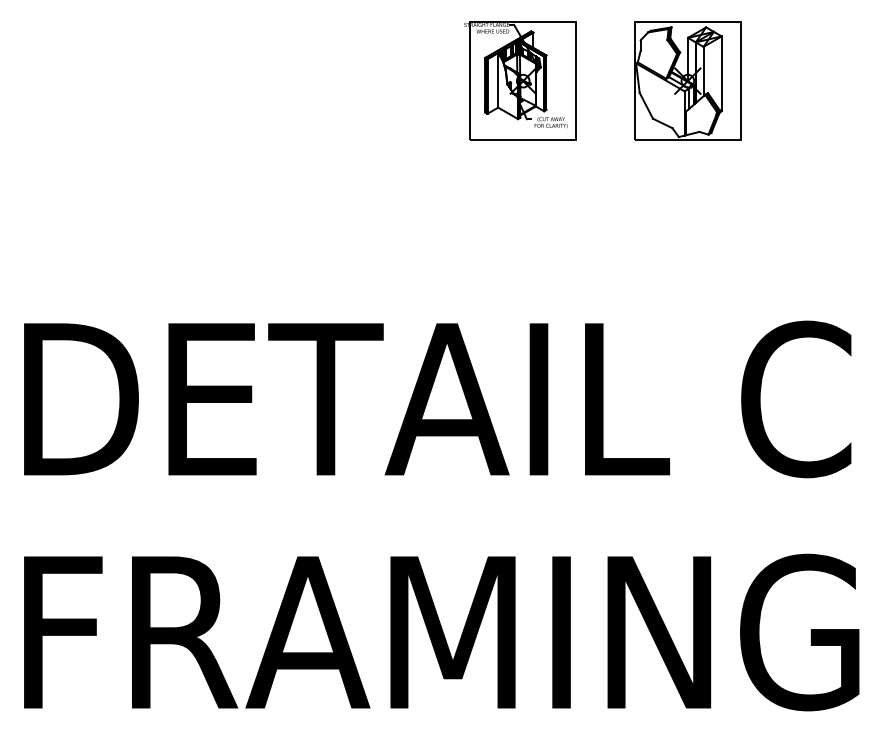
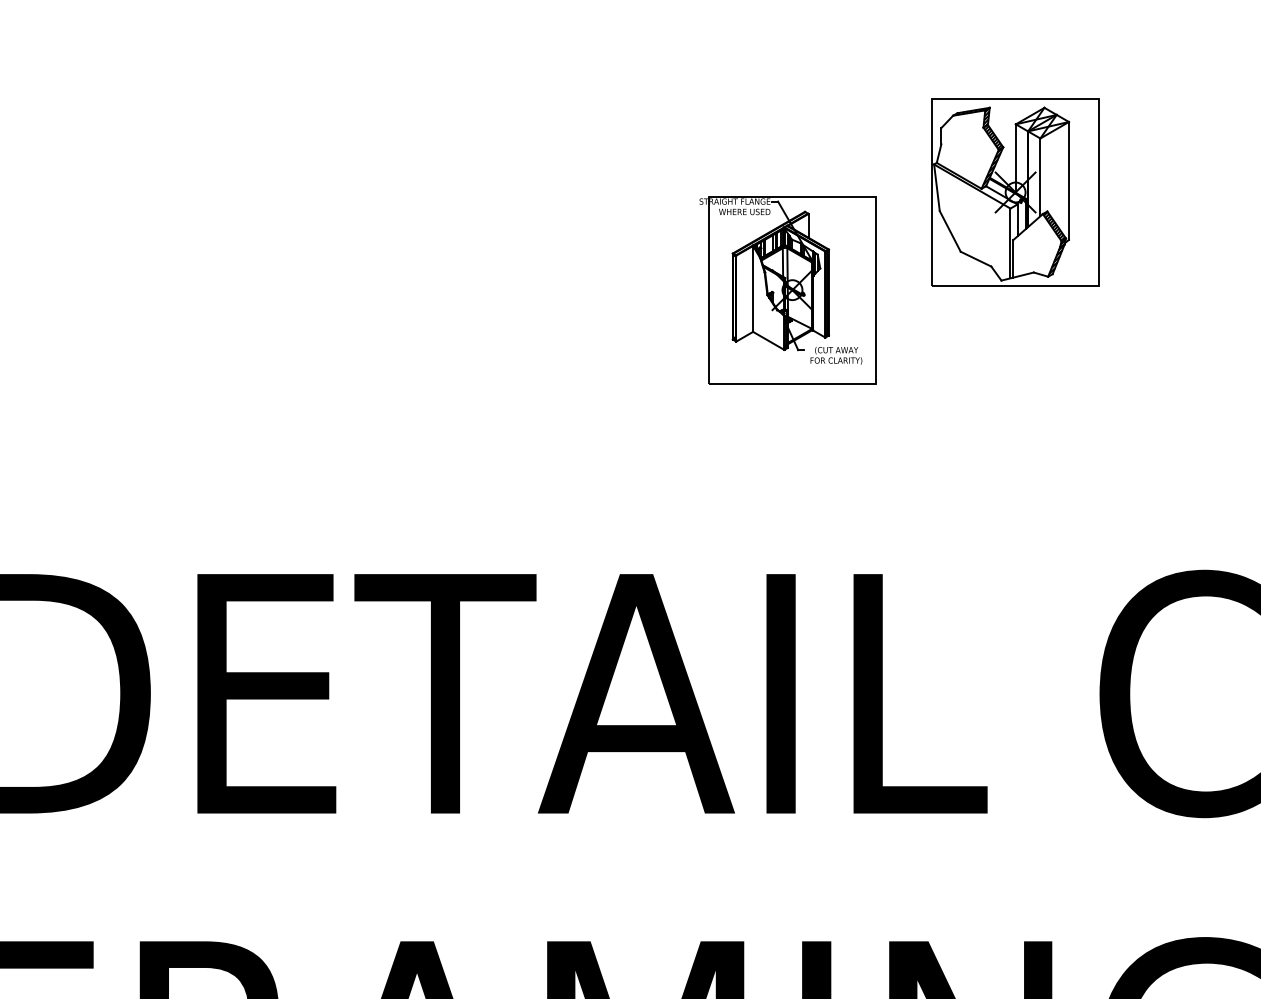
part: (520, 80) -> (788, 289), moved

